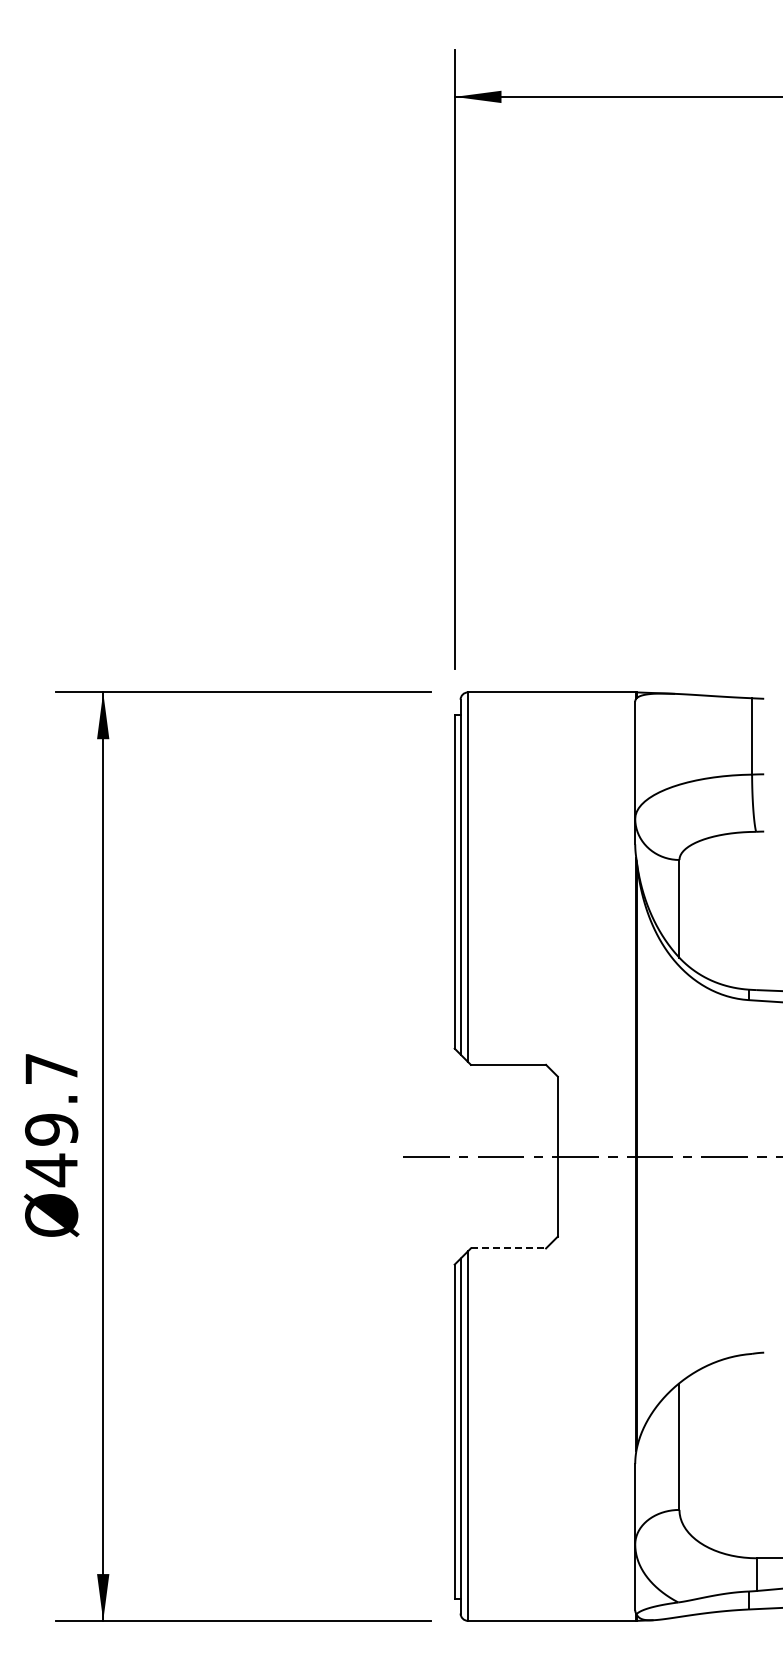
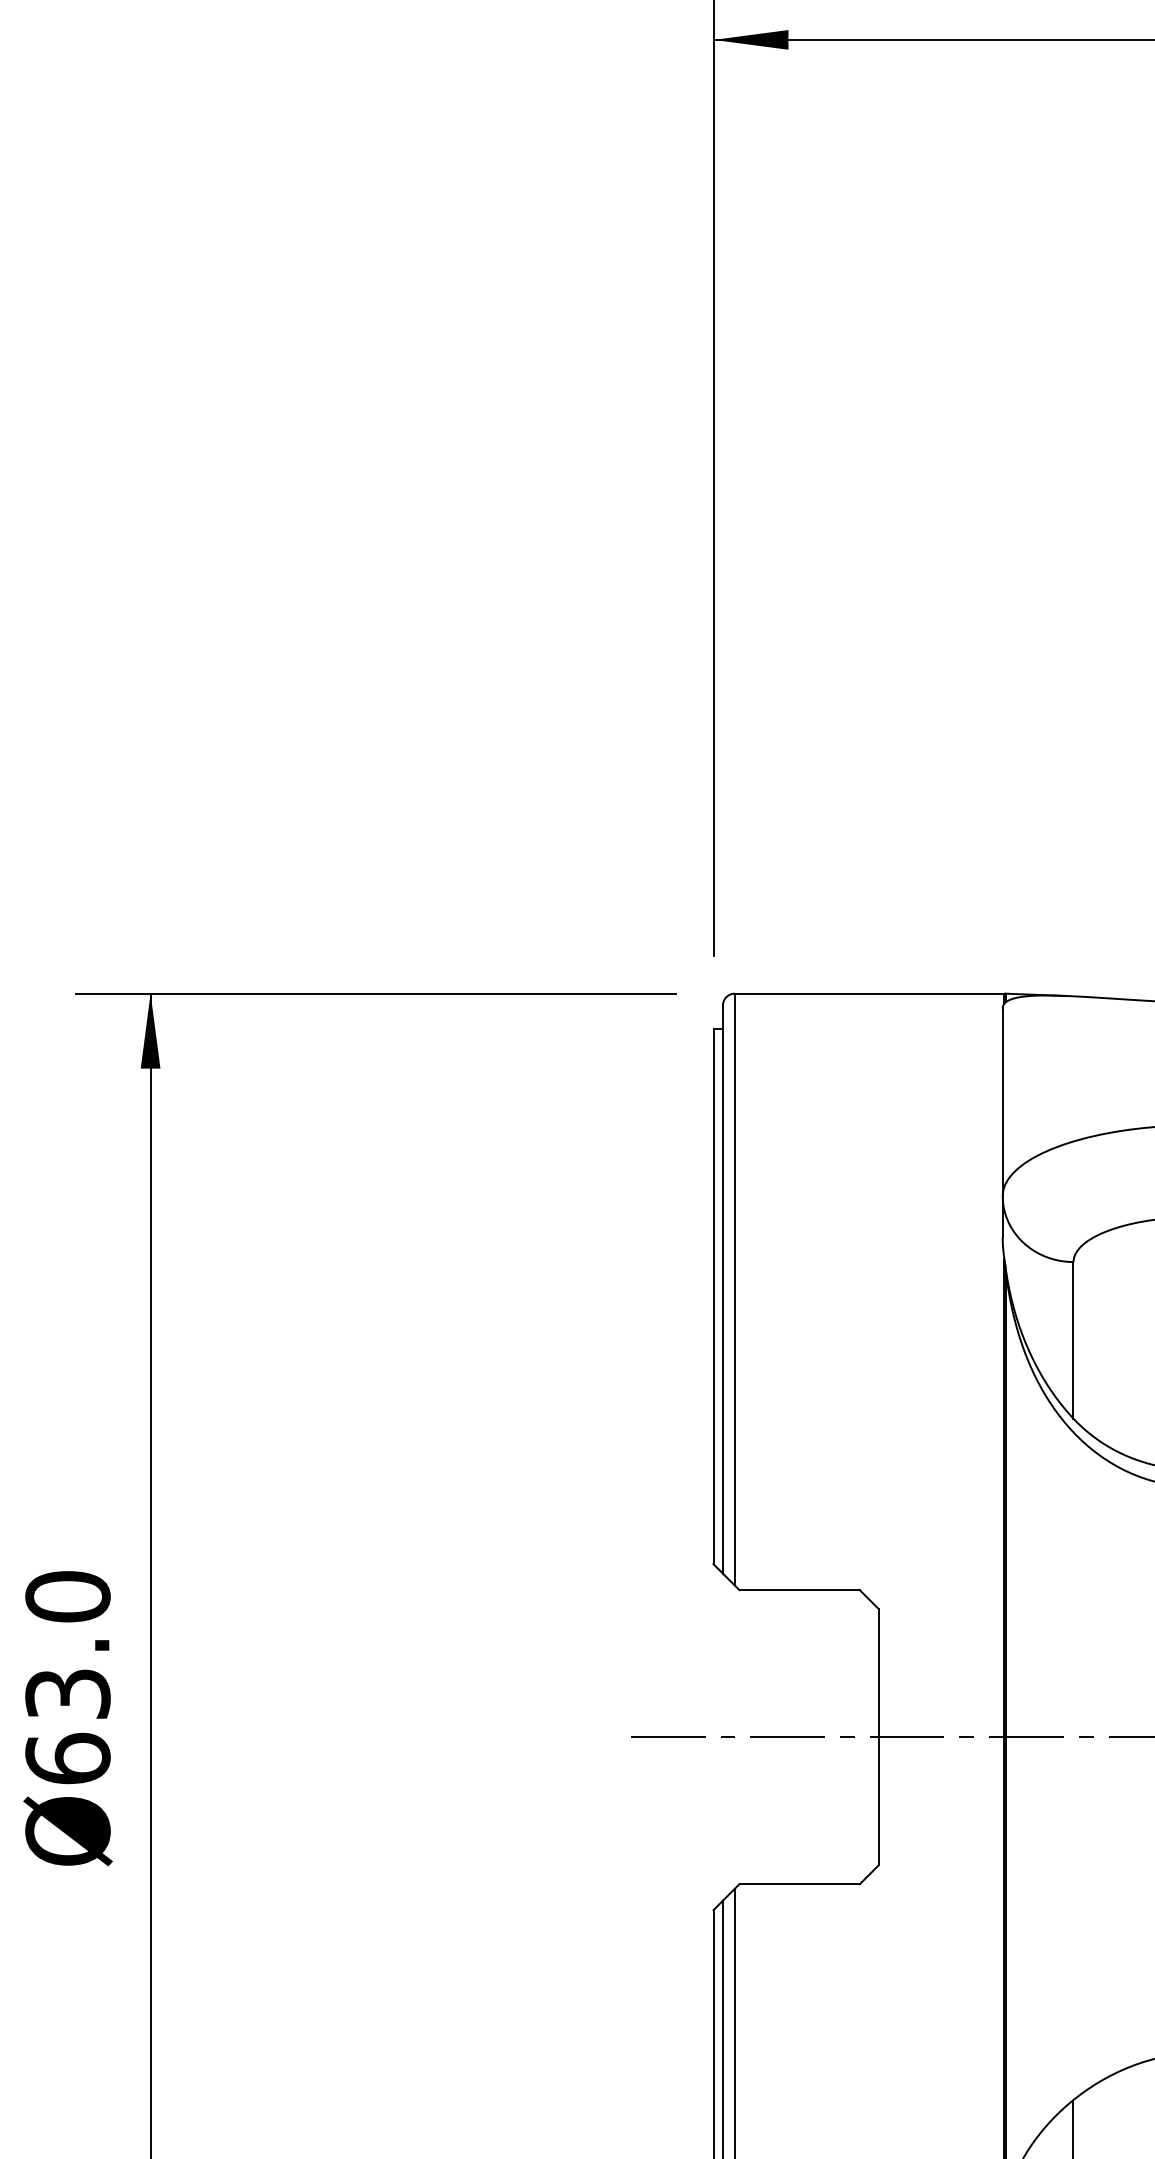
text: (51, 1120) -> (67, 1679), Ø49.7 -> Ø63.0
line: (508, 1248) -> (799, 1884), dashed -> solid

